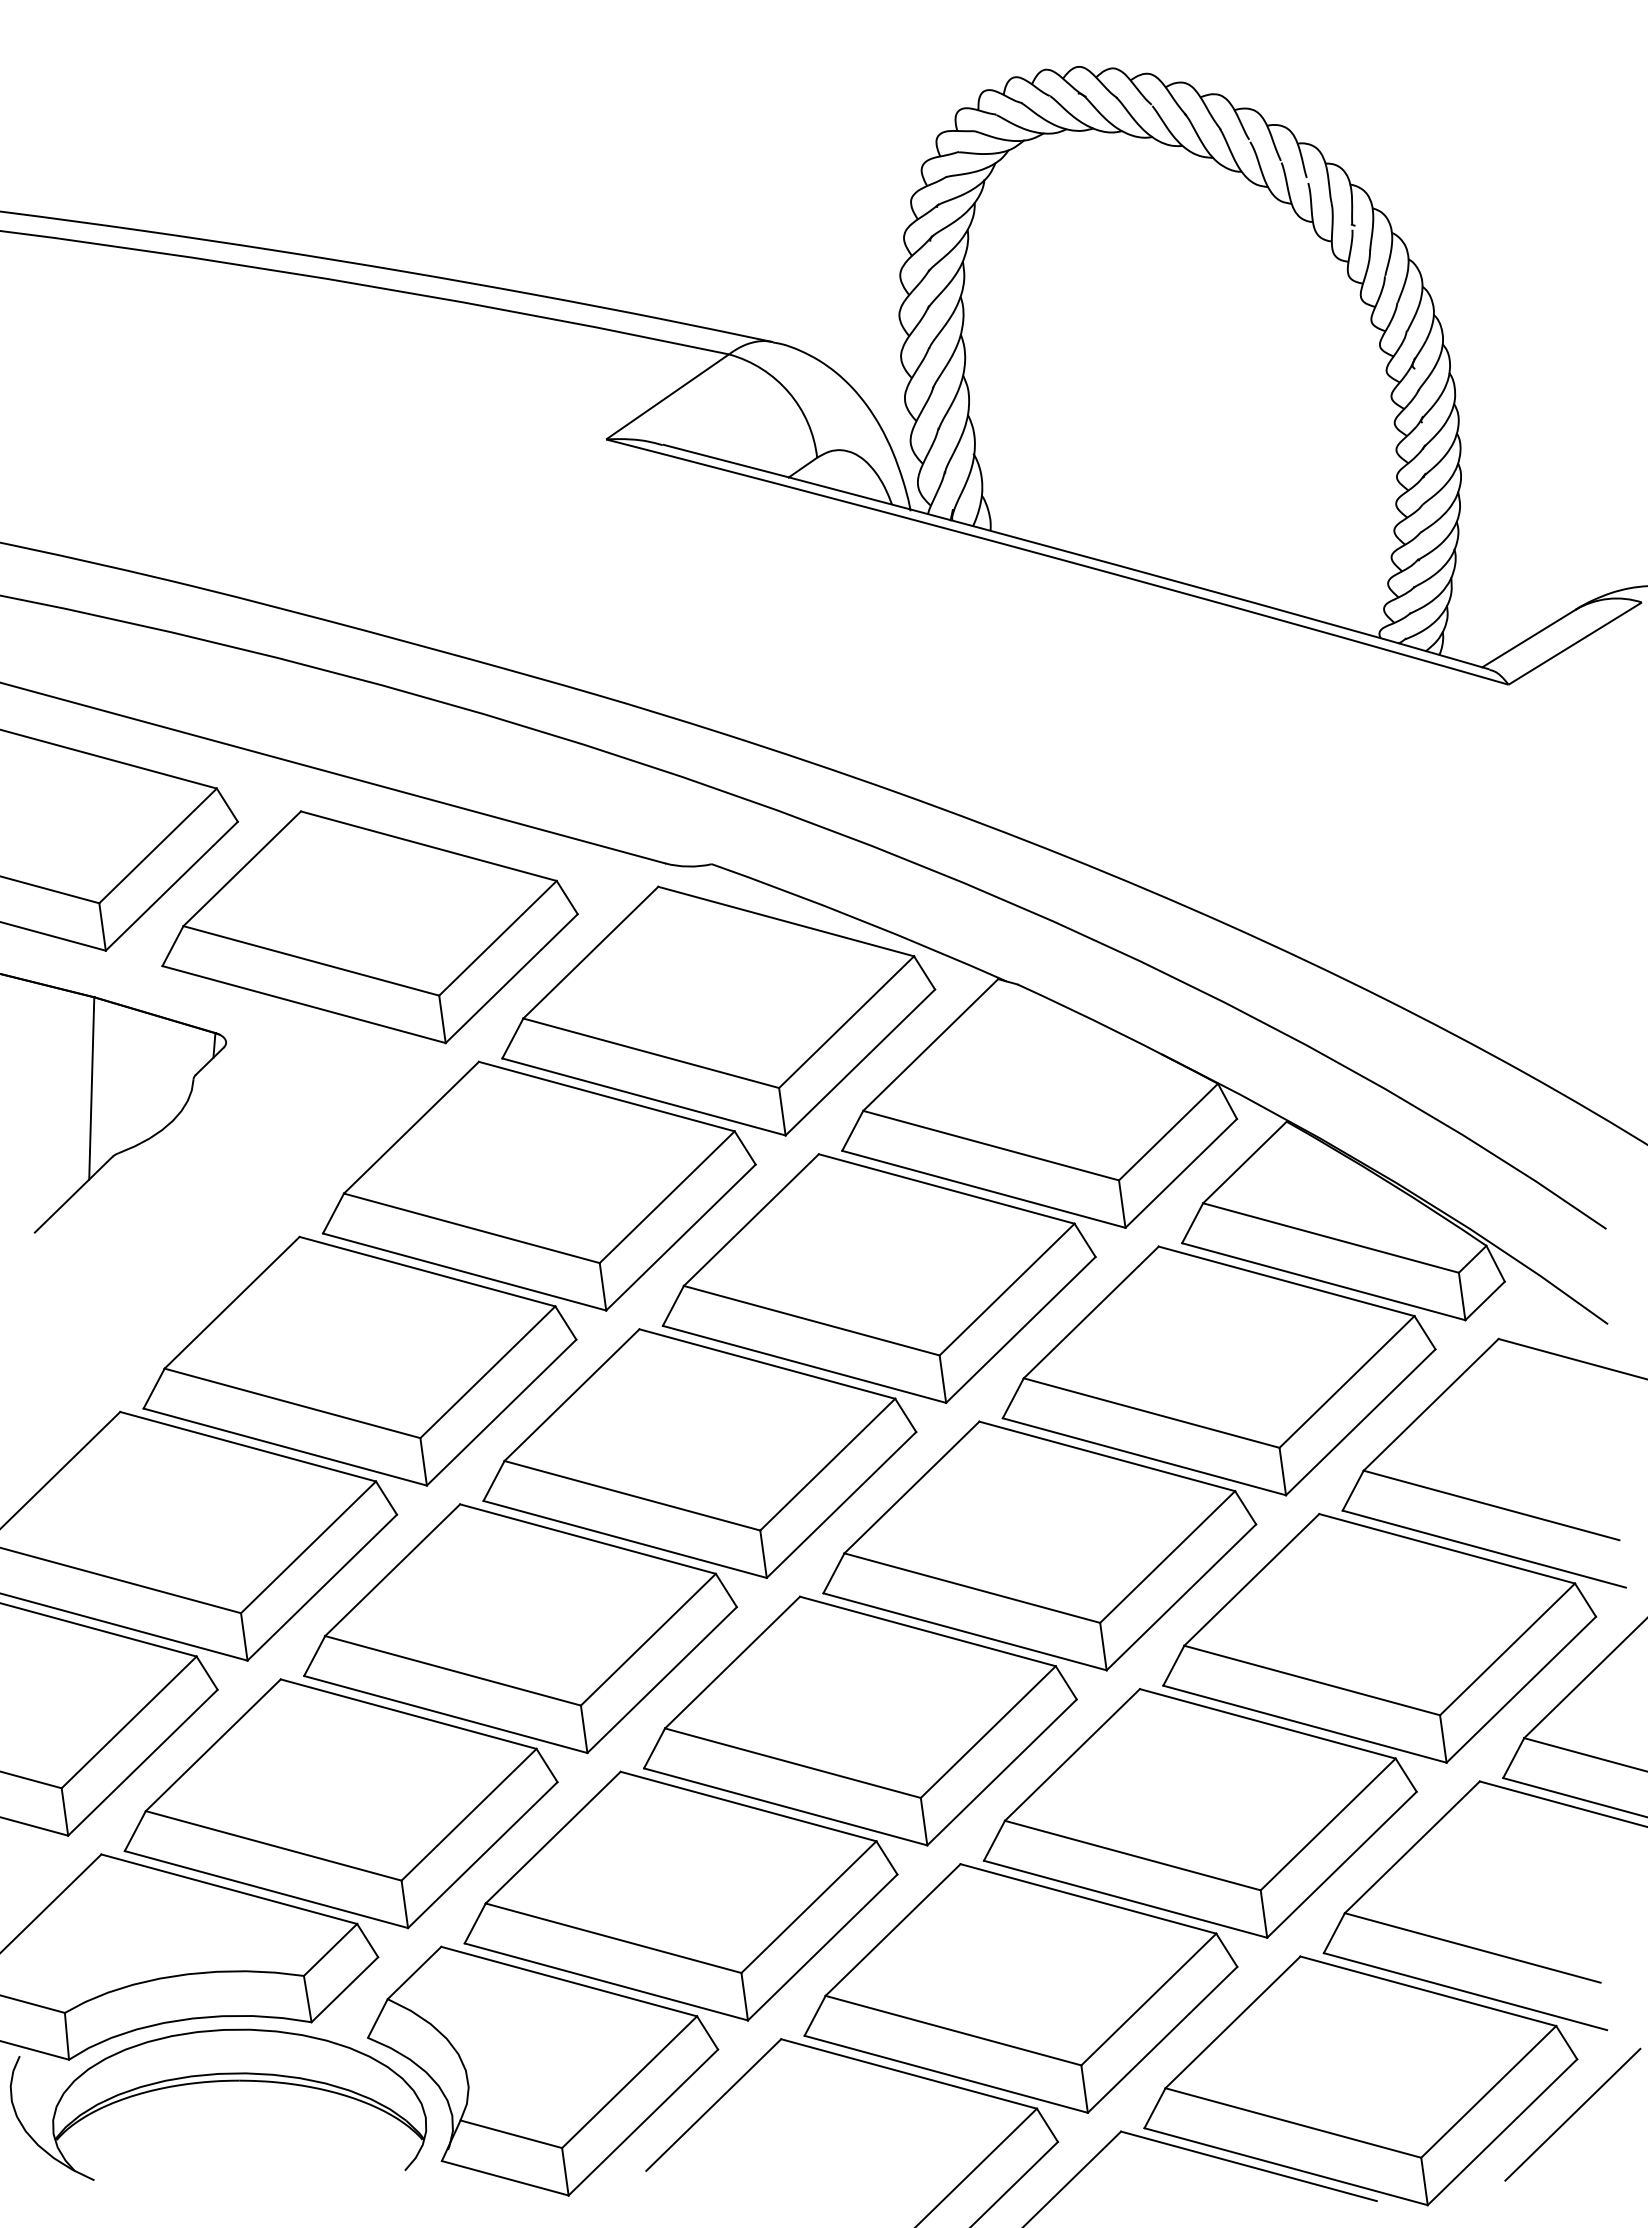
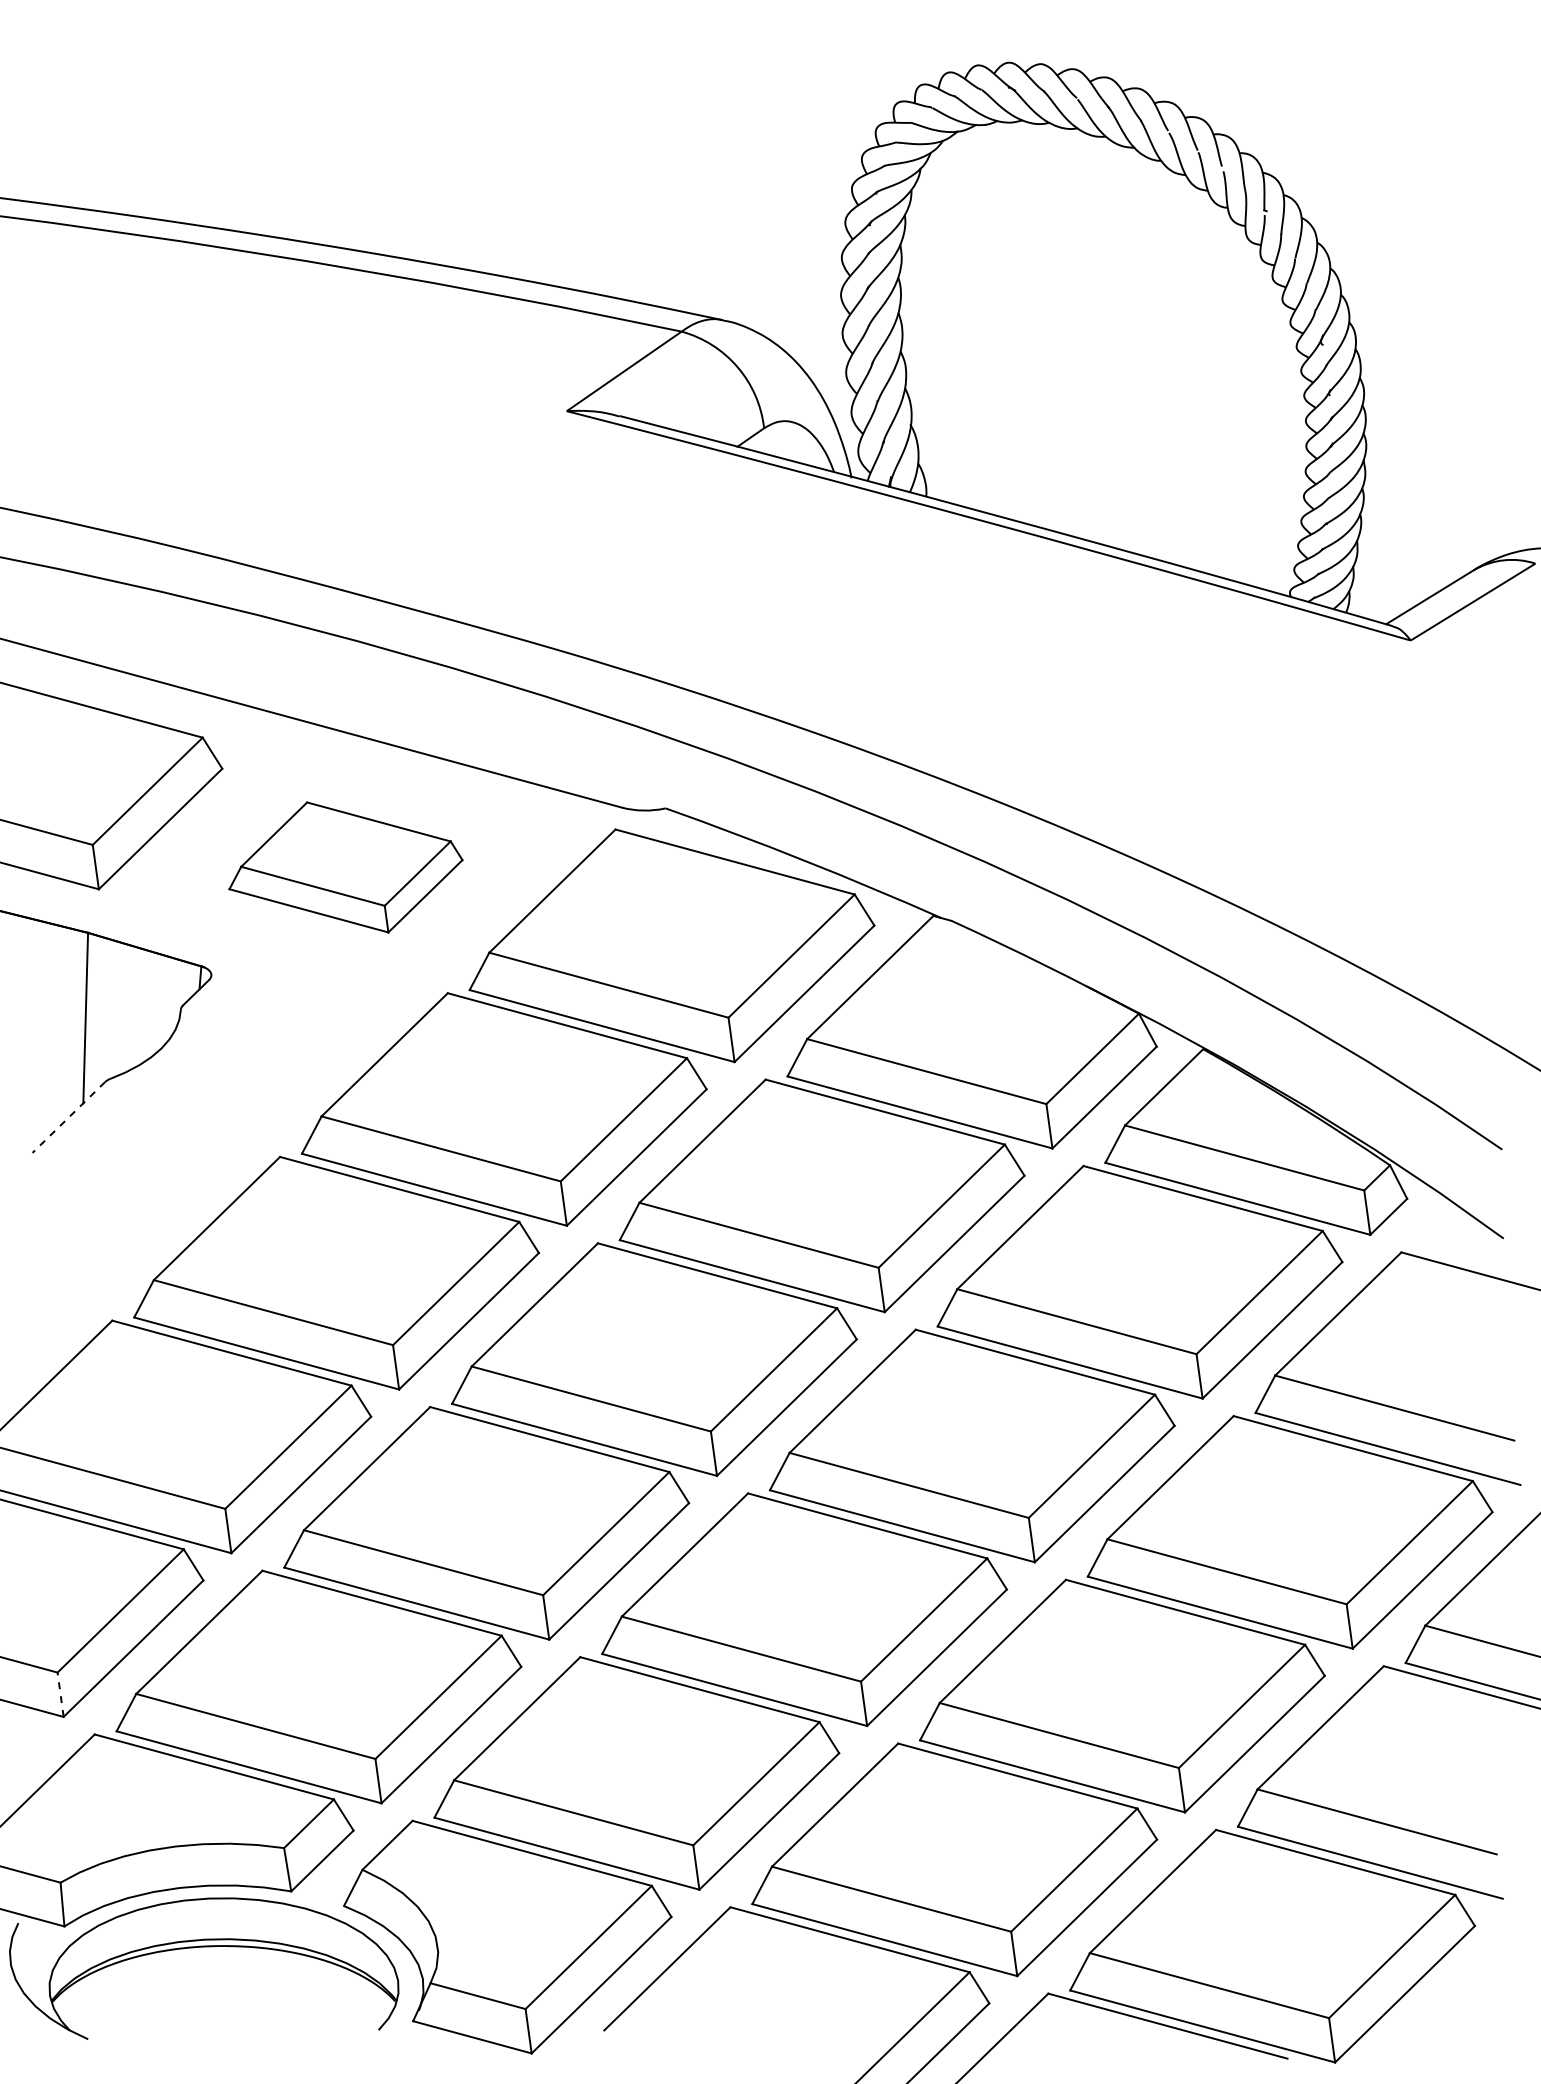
part: (369, 927) -> (345, 867), size x0.6
line: (73, 1195) -> (68, 1118), solid -> dashed
line: (64, 1811) -> (60, 1694), solid -> dashed
line: (1572, 2114) -> (1470, 1977), removed

